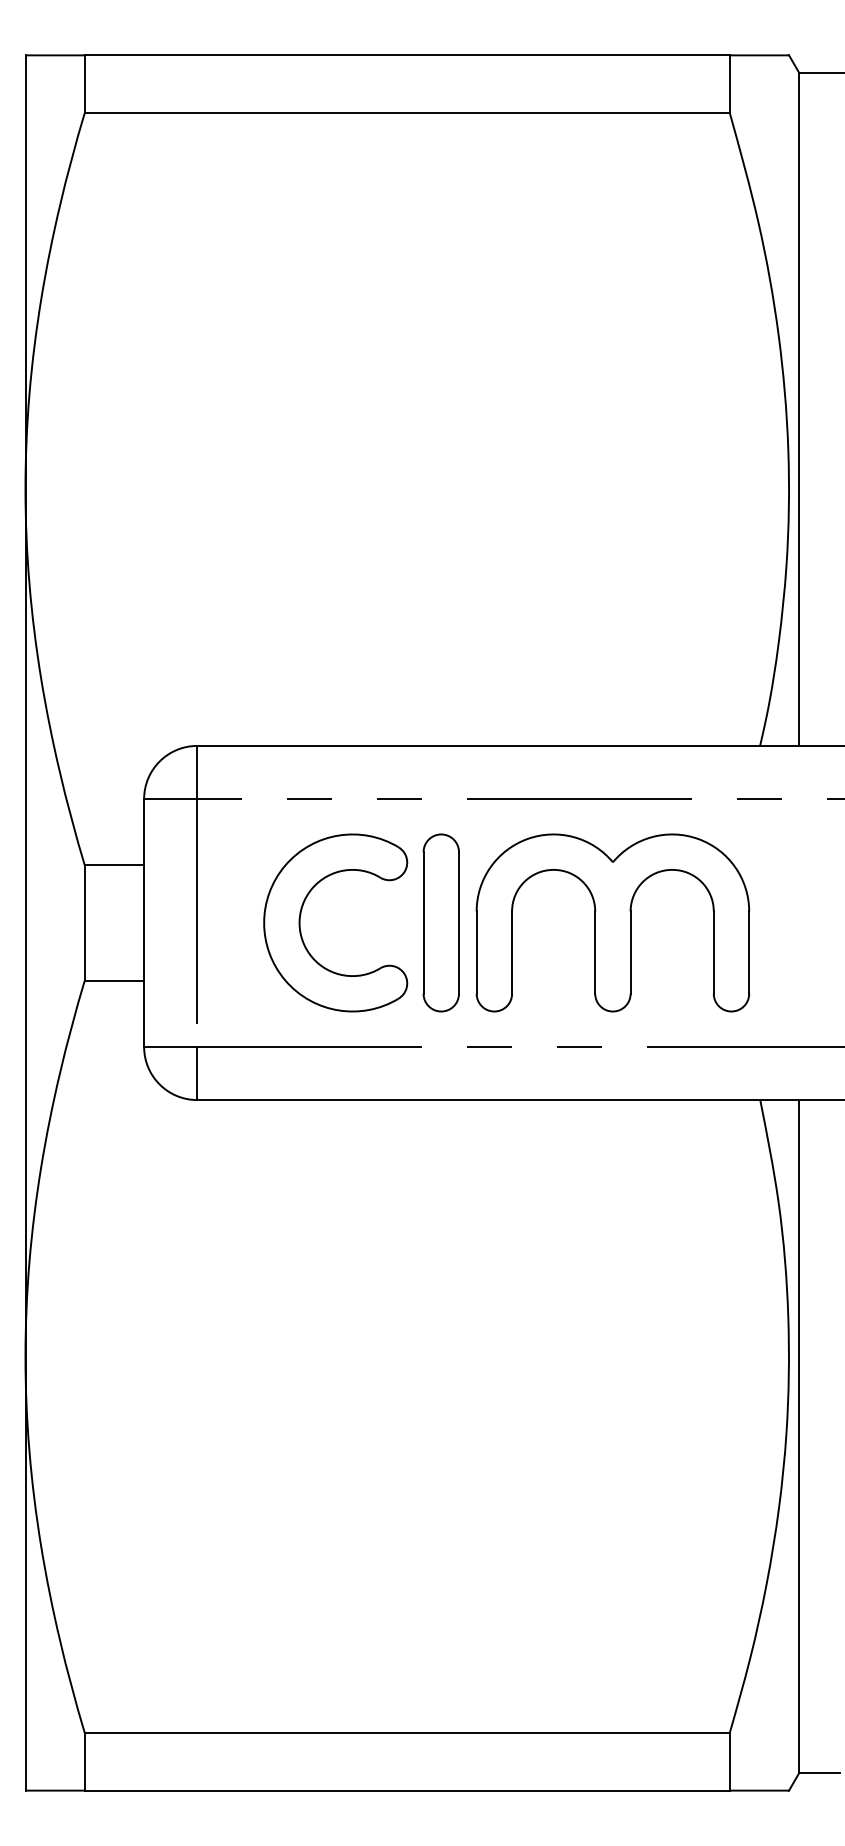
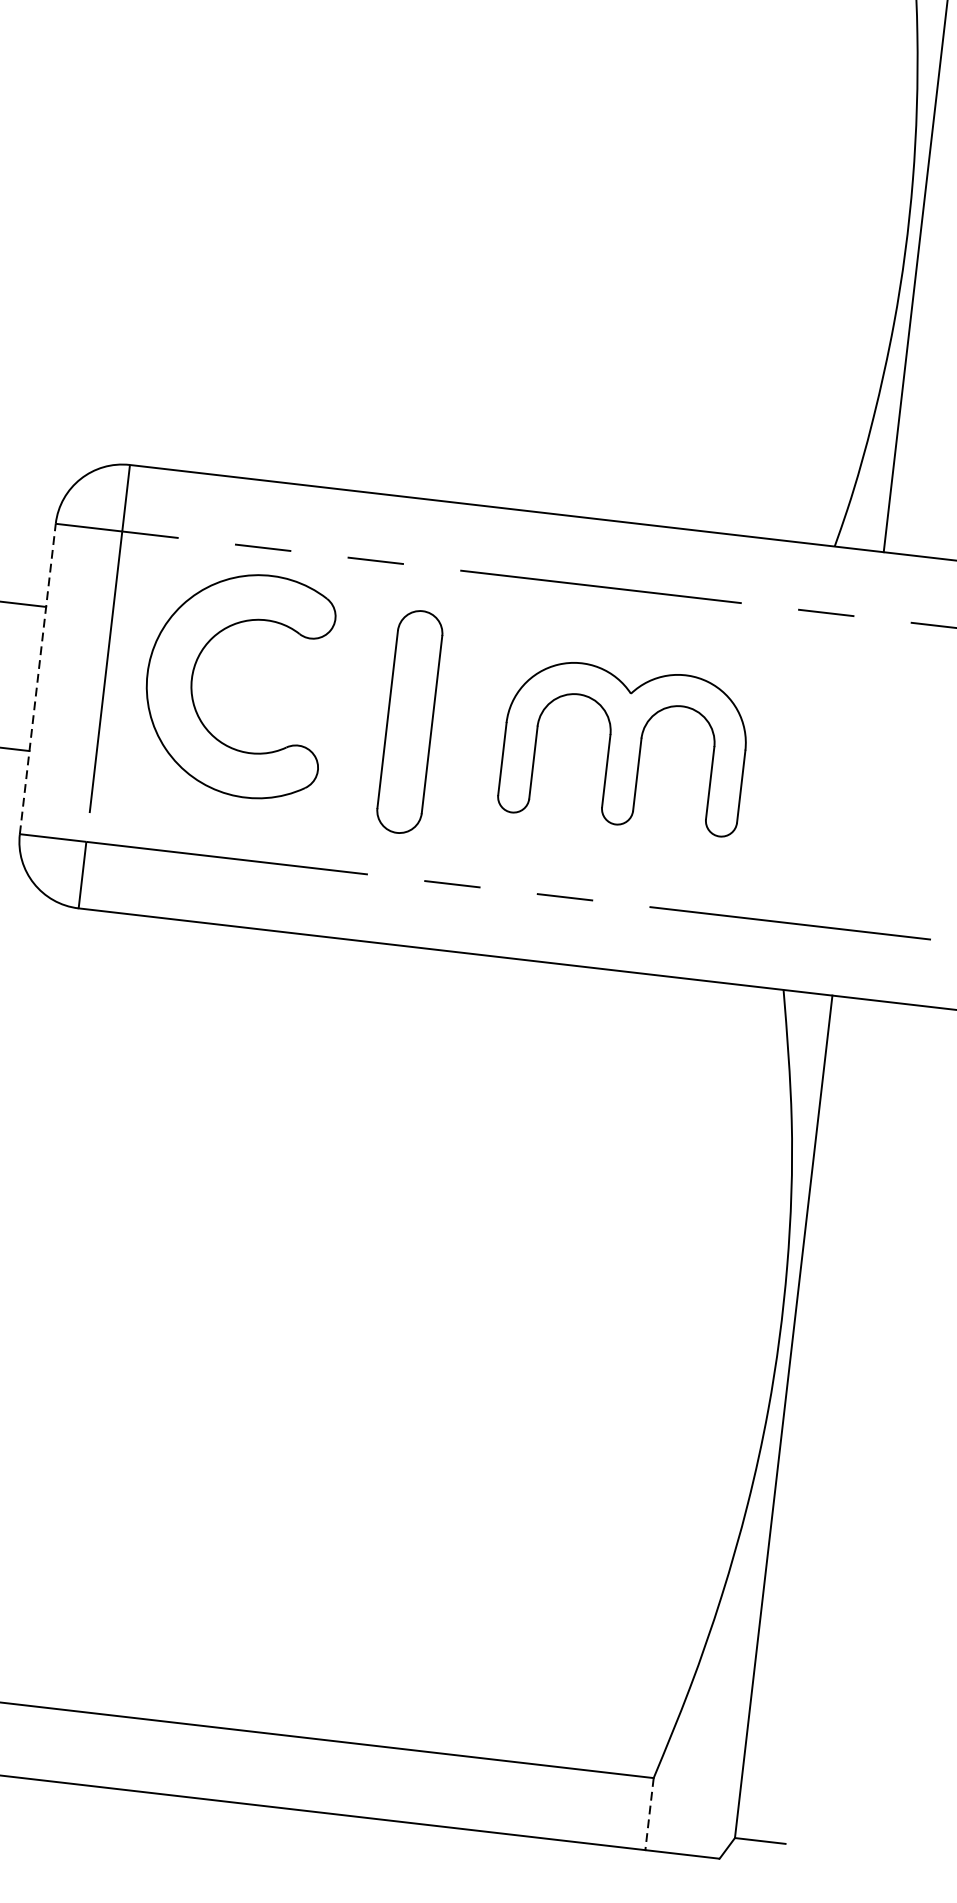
part: (301, 914) -> (195, 668), moved
part: (612, 922) -> (624, 746), size x0.7
line: (144, 923) -> (38, 679), solid -> dashed
line: (729, 1761) -> (649, 1813), solid -> dashed

